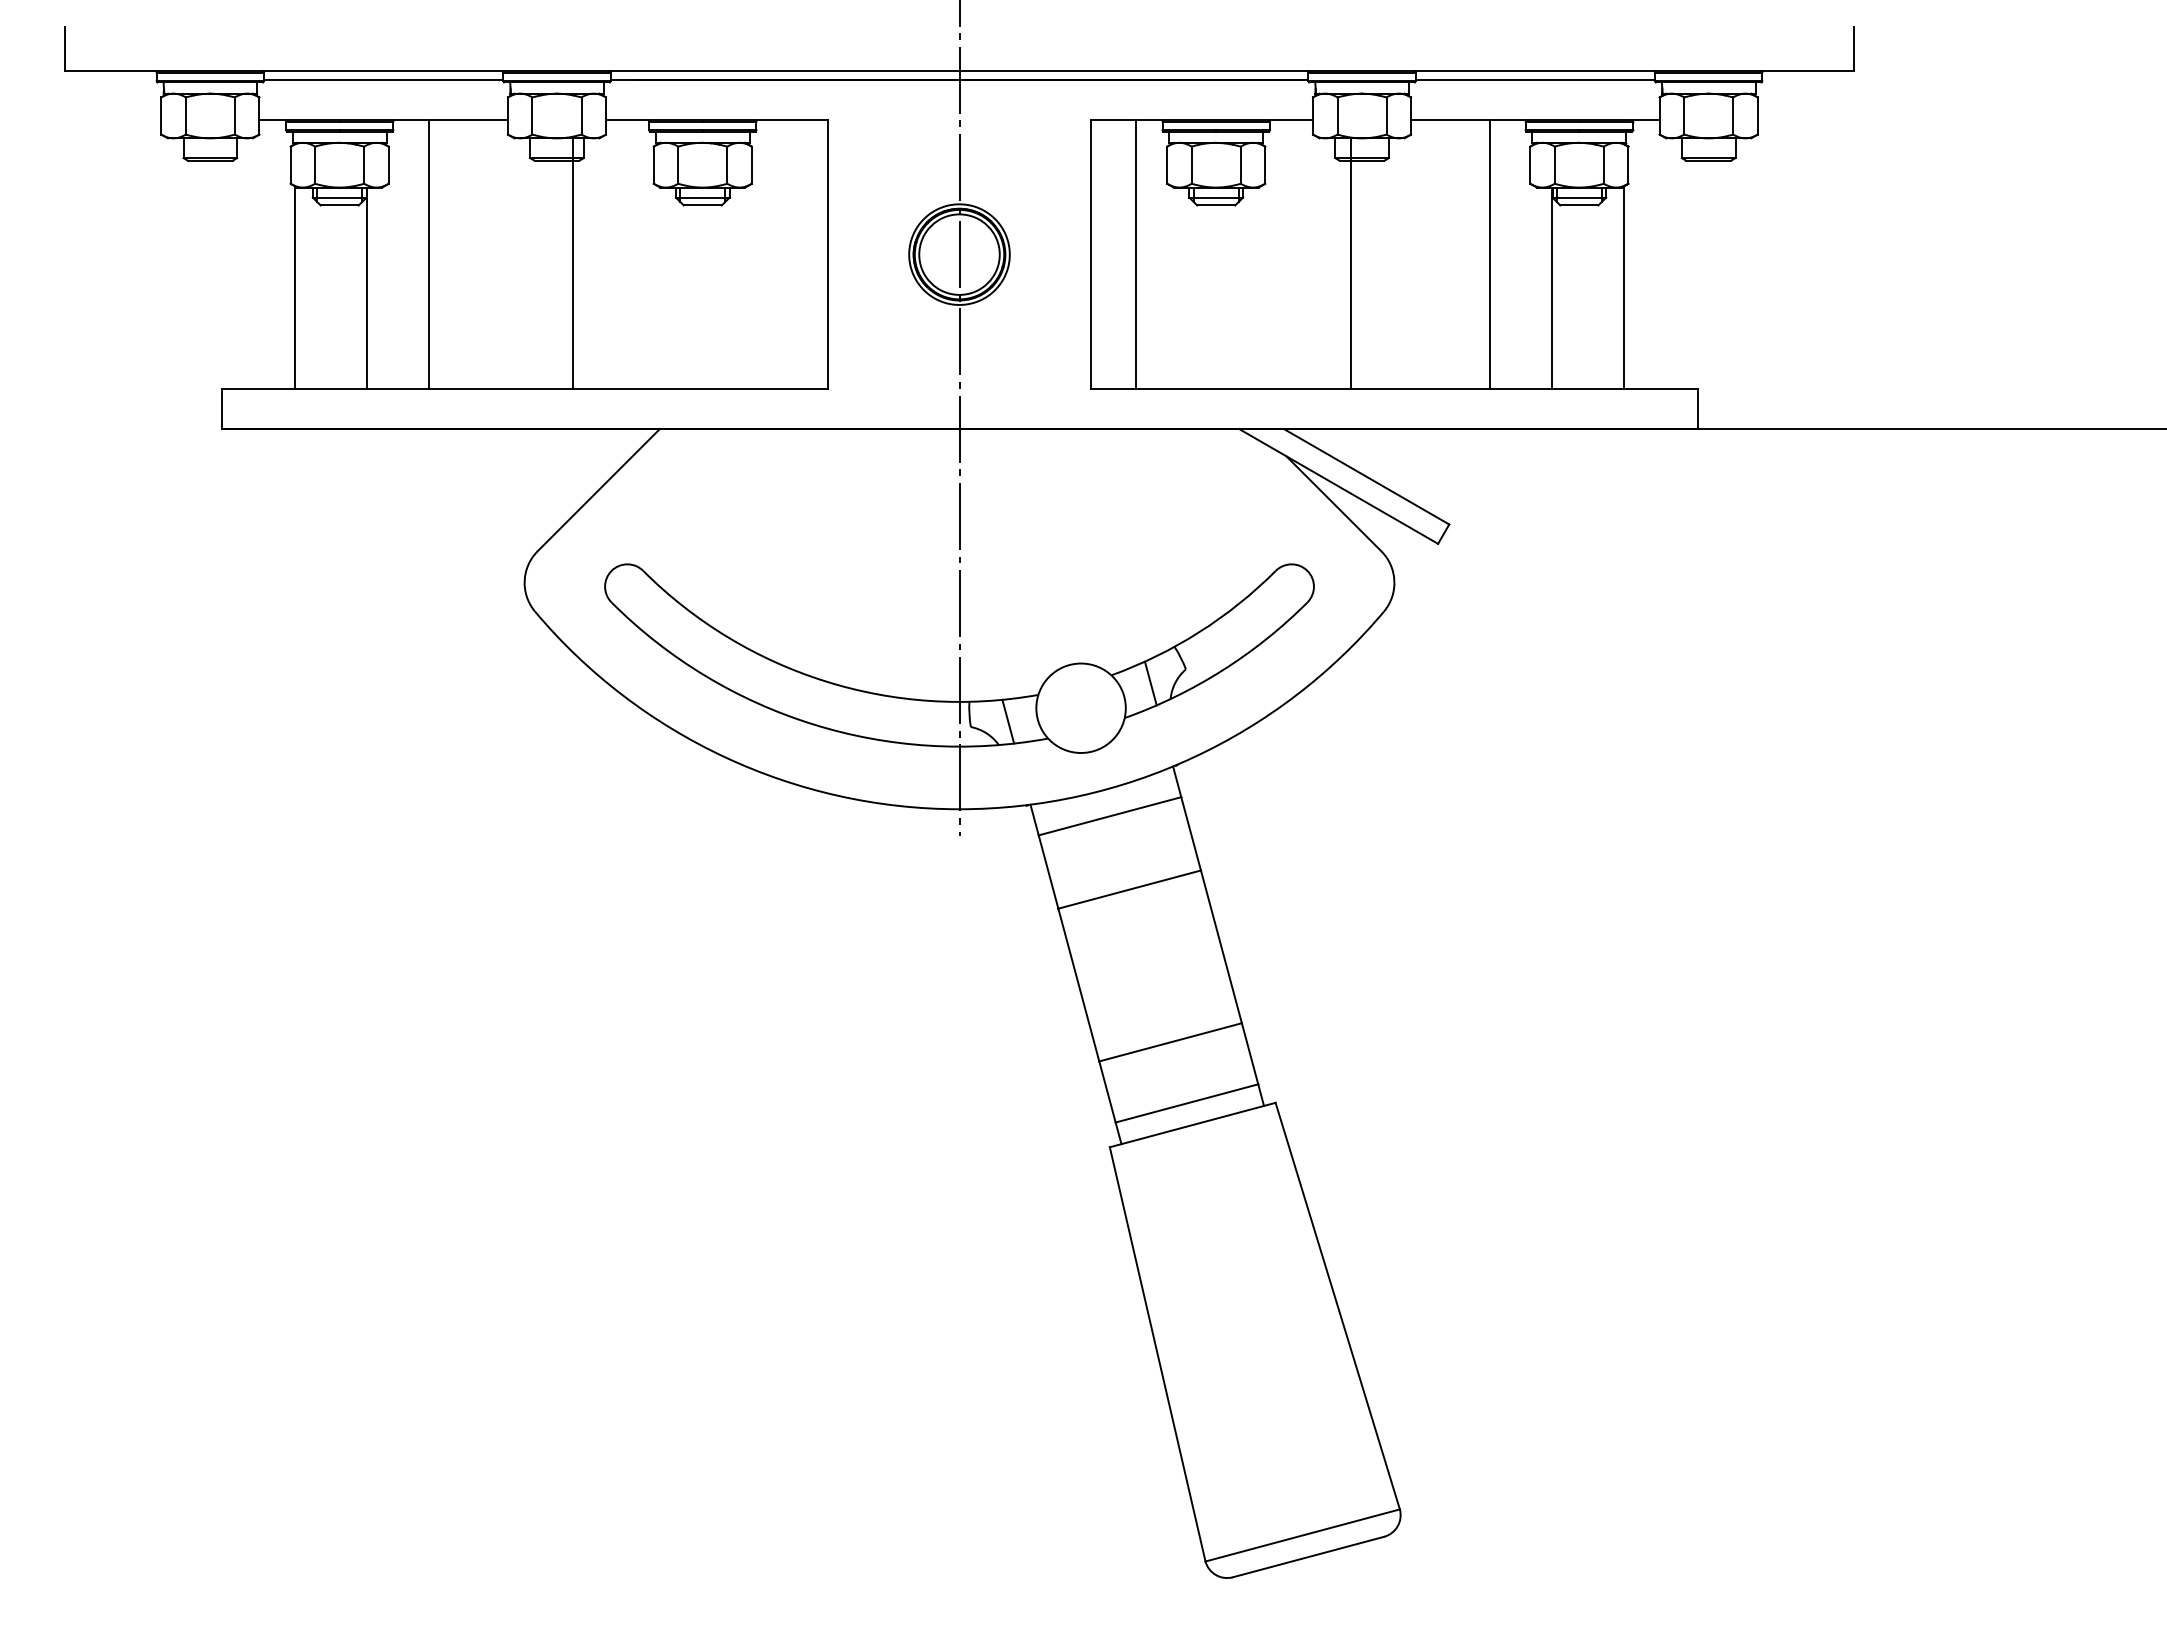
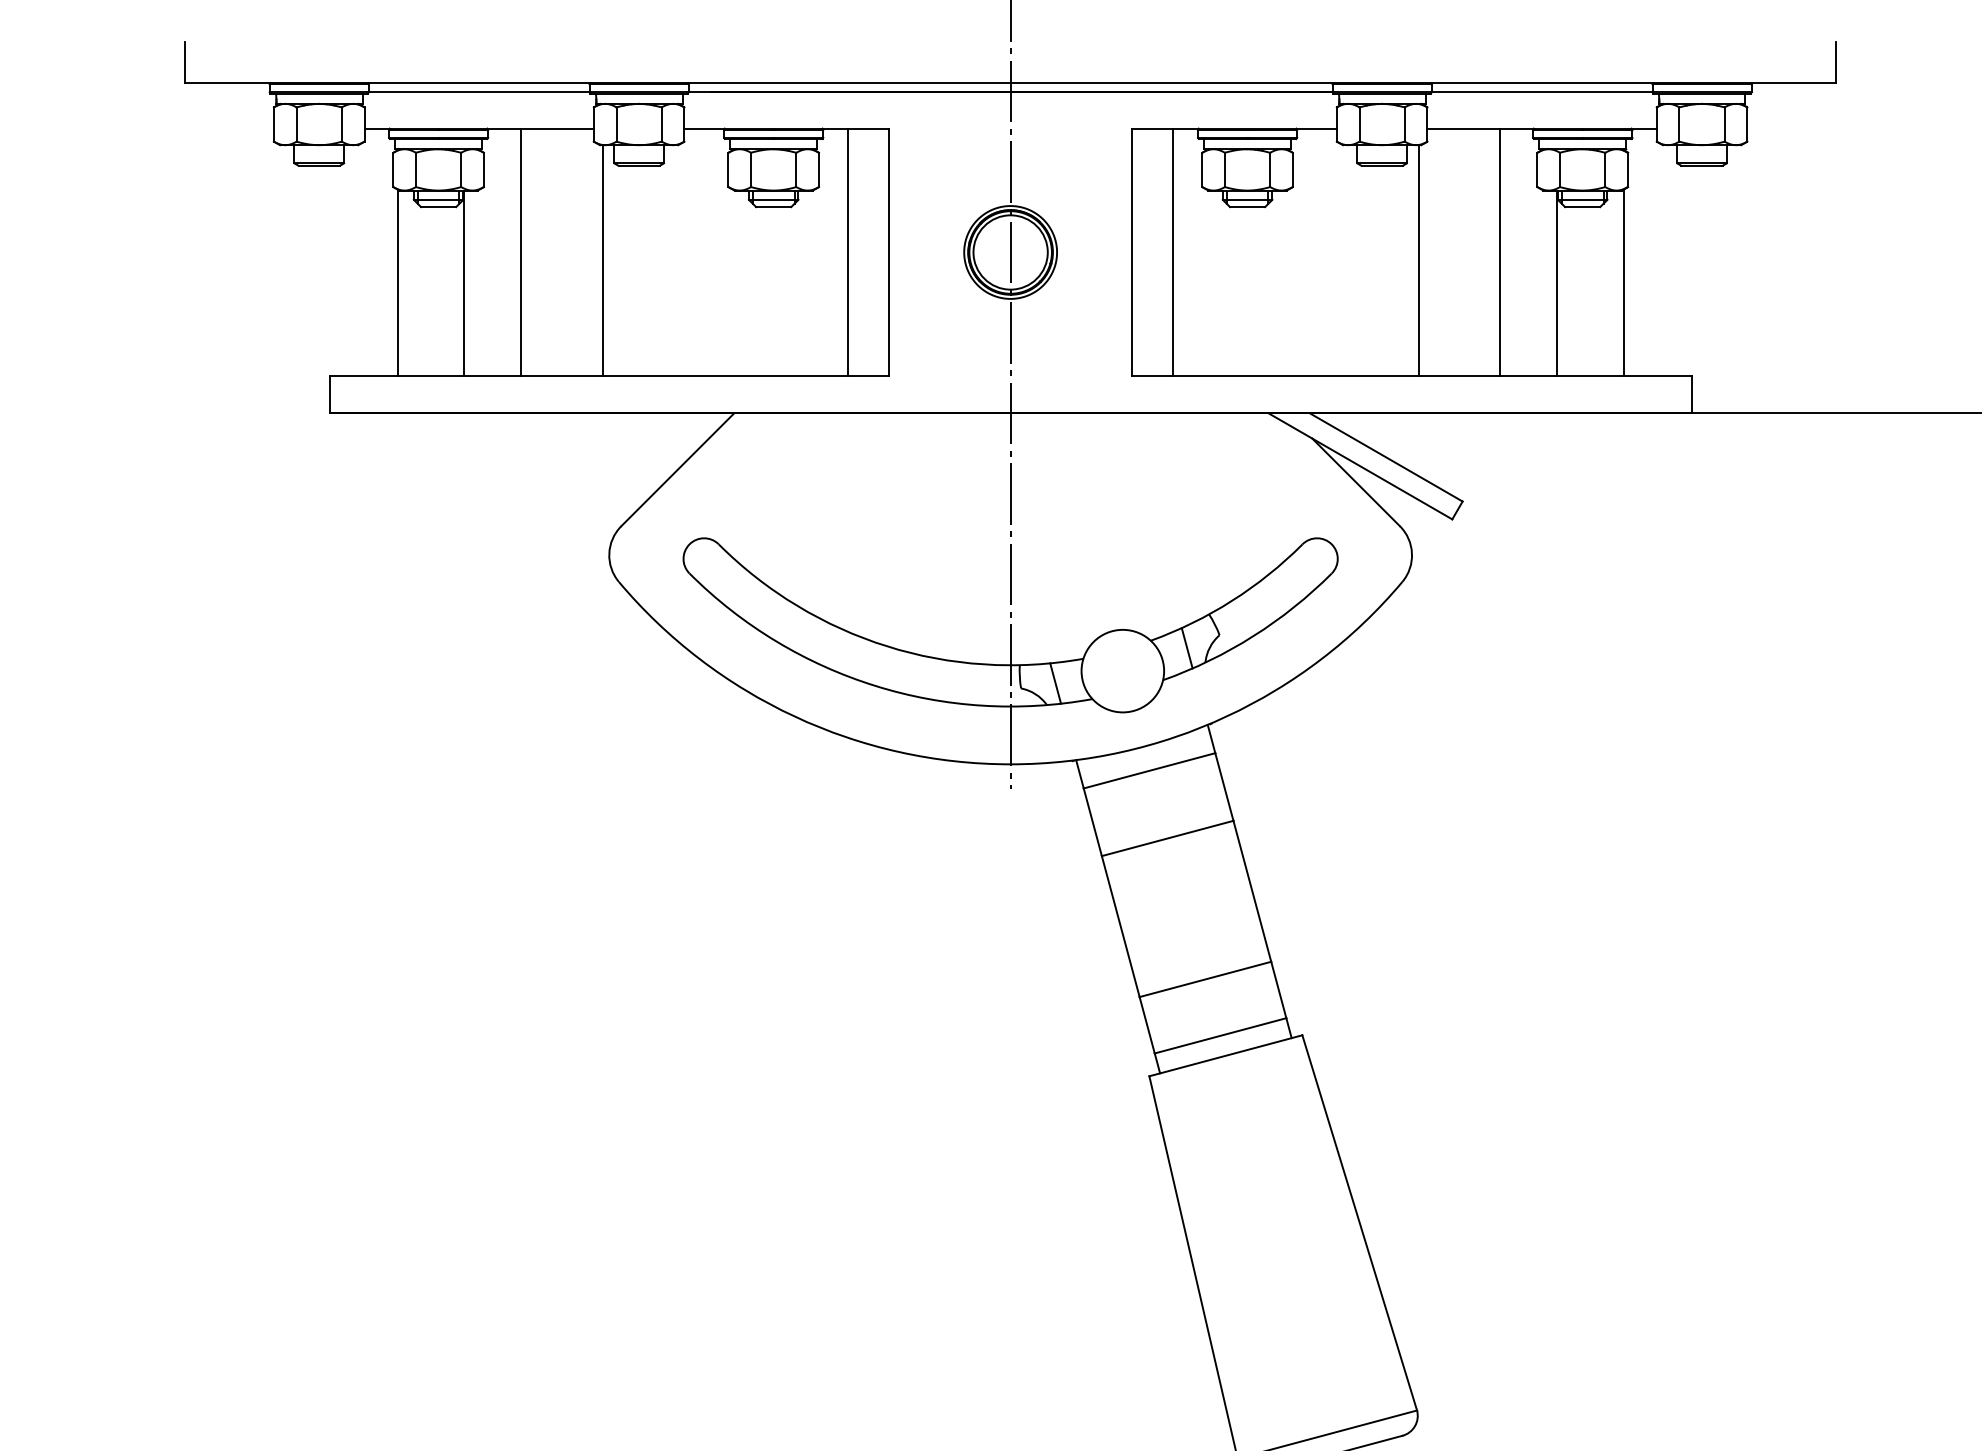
line: (783, 254) -> (848, 252), added
line: (573, 263) -> (602, 260), moved
line: (1350, 263) -> (1418, 260), moved

